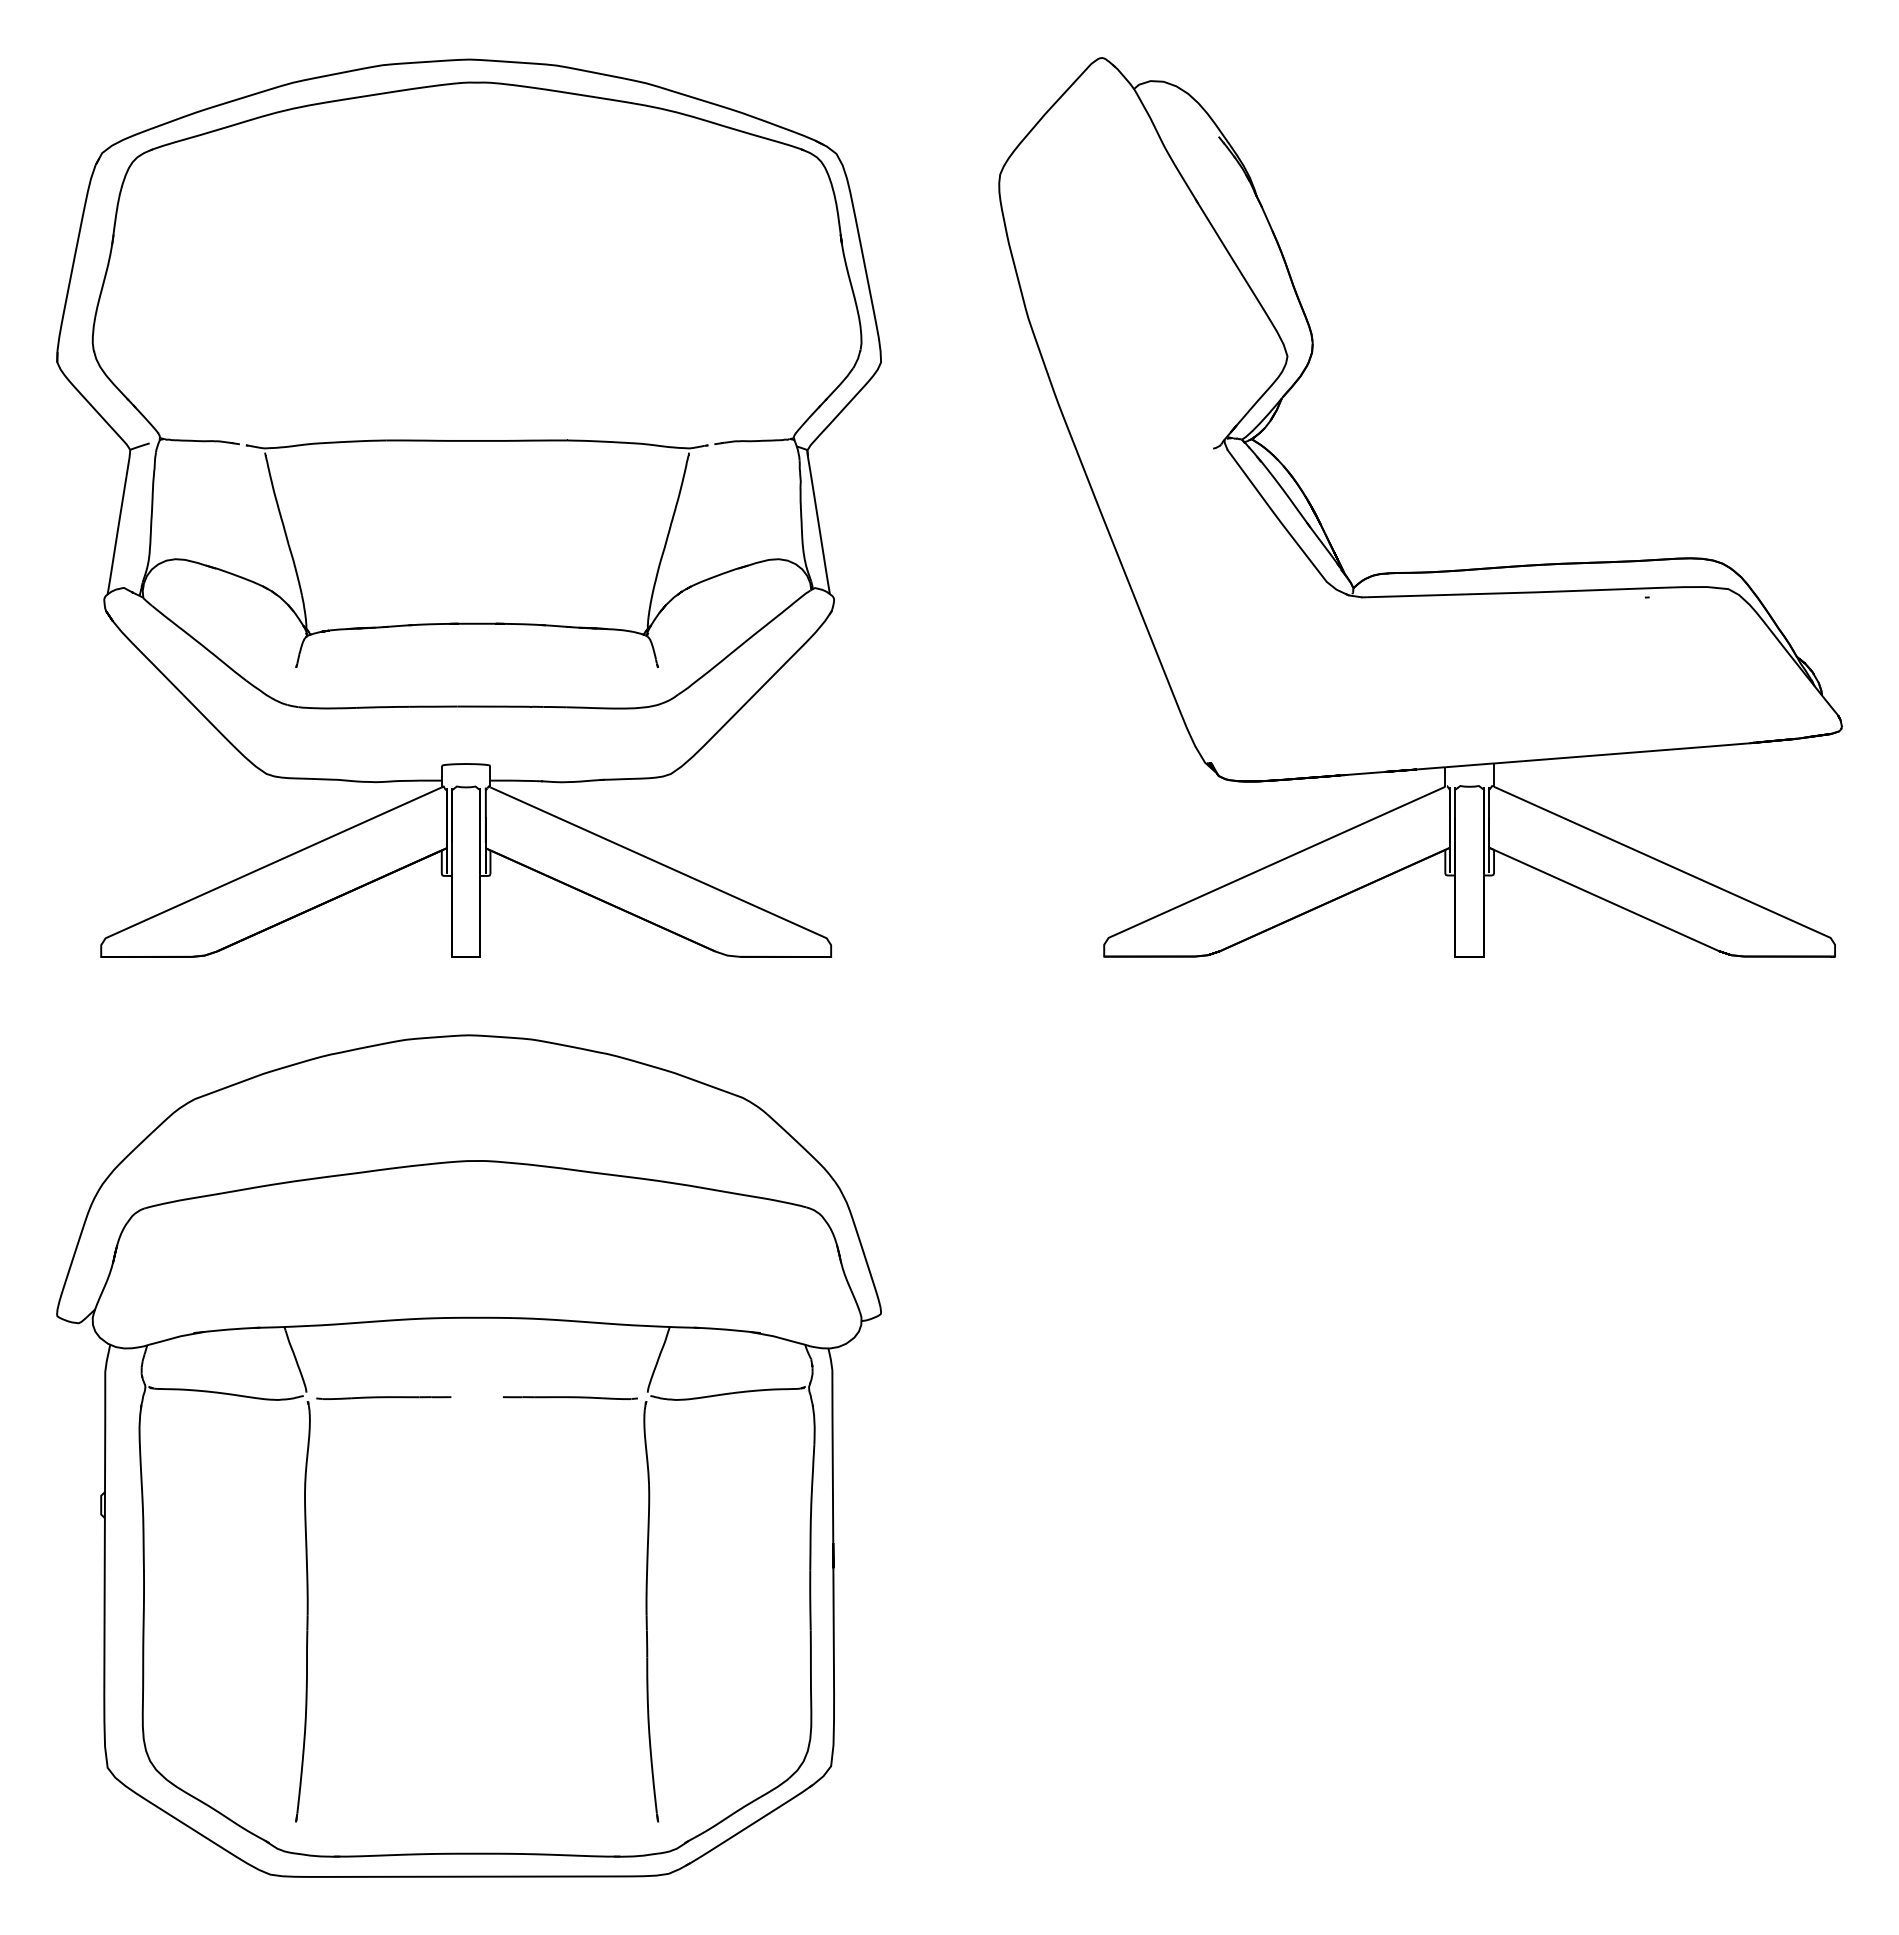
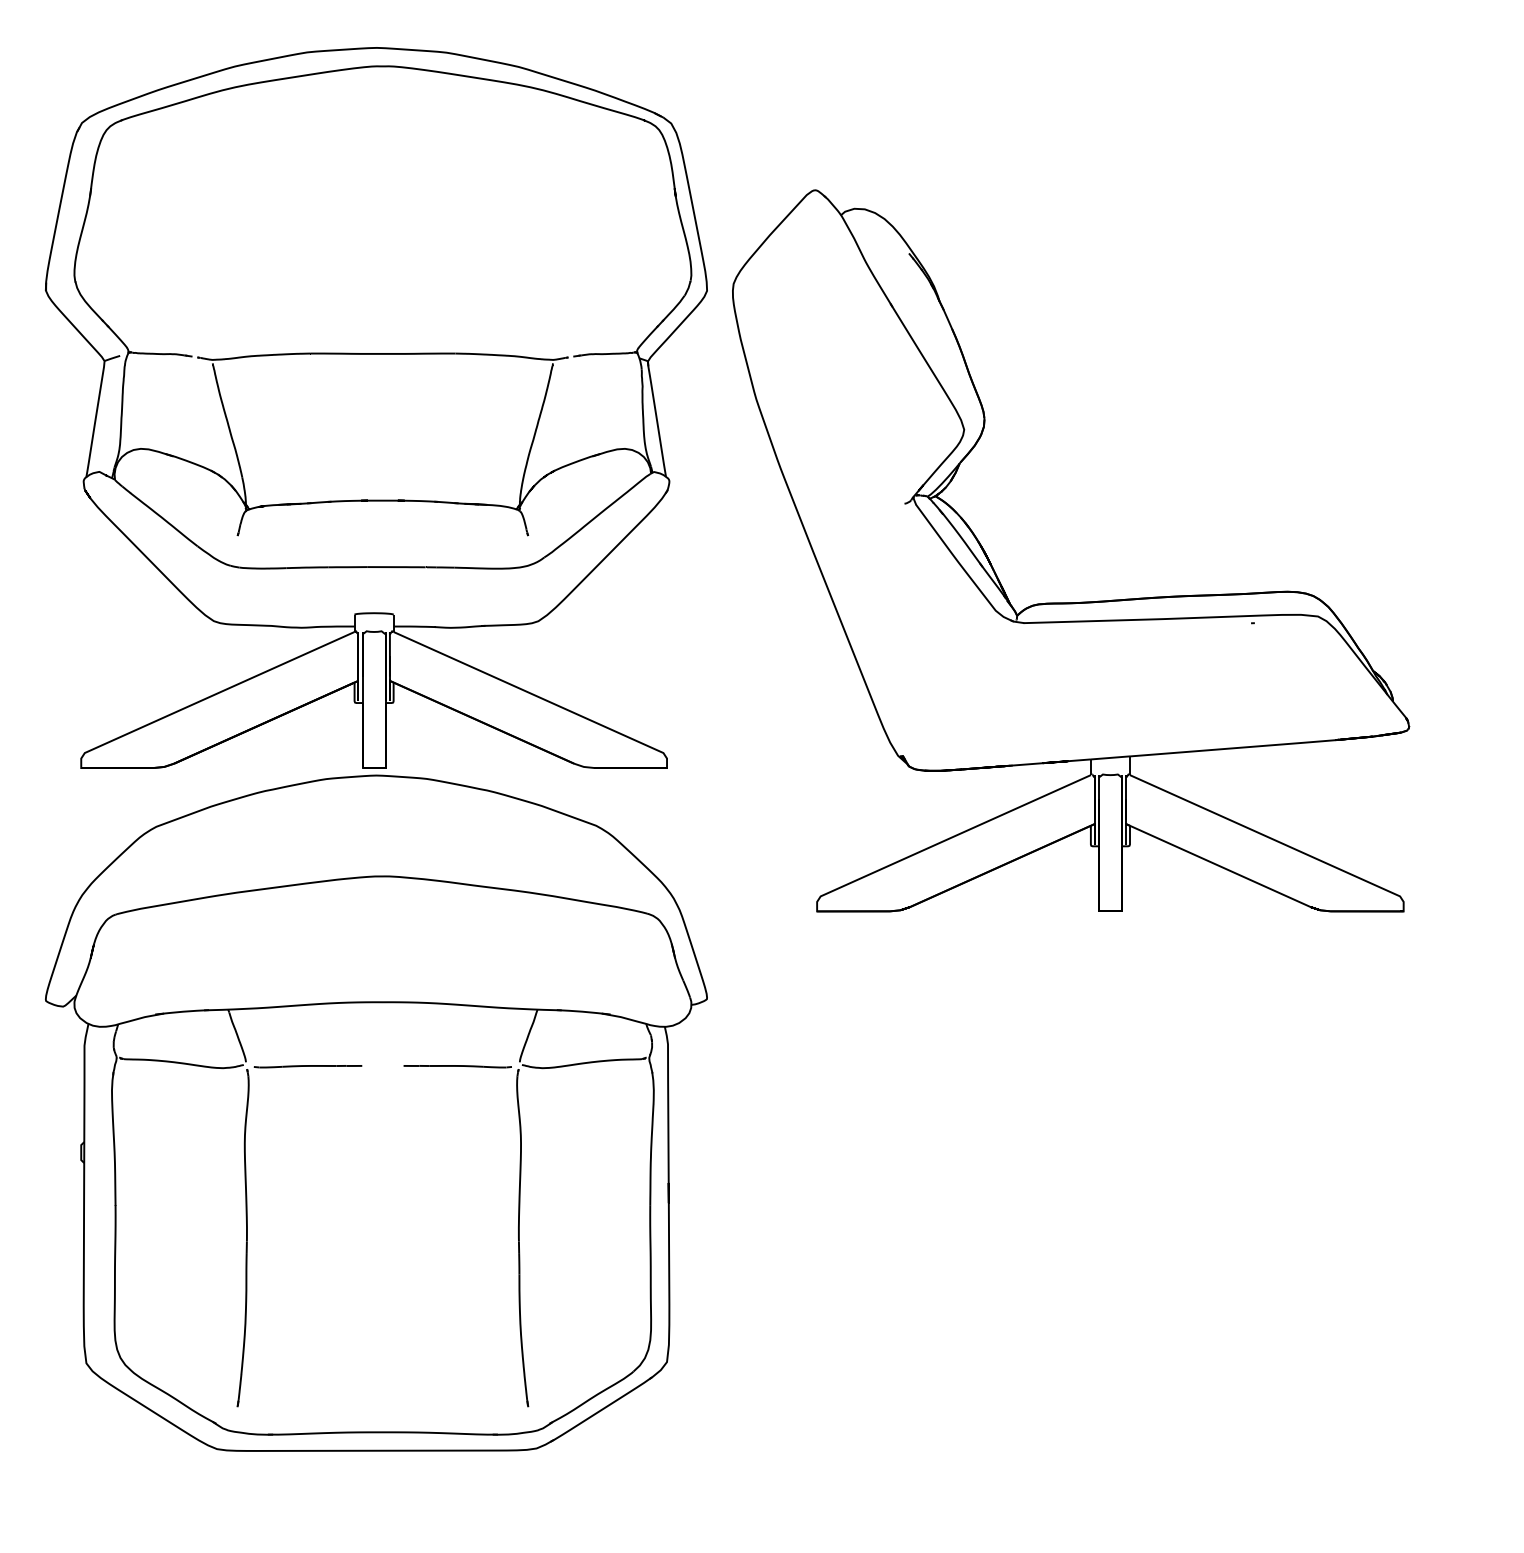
part: (1420, 571) -> (1070, 602), moved
part: (468, 1455) -> (375, 1112), moved

